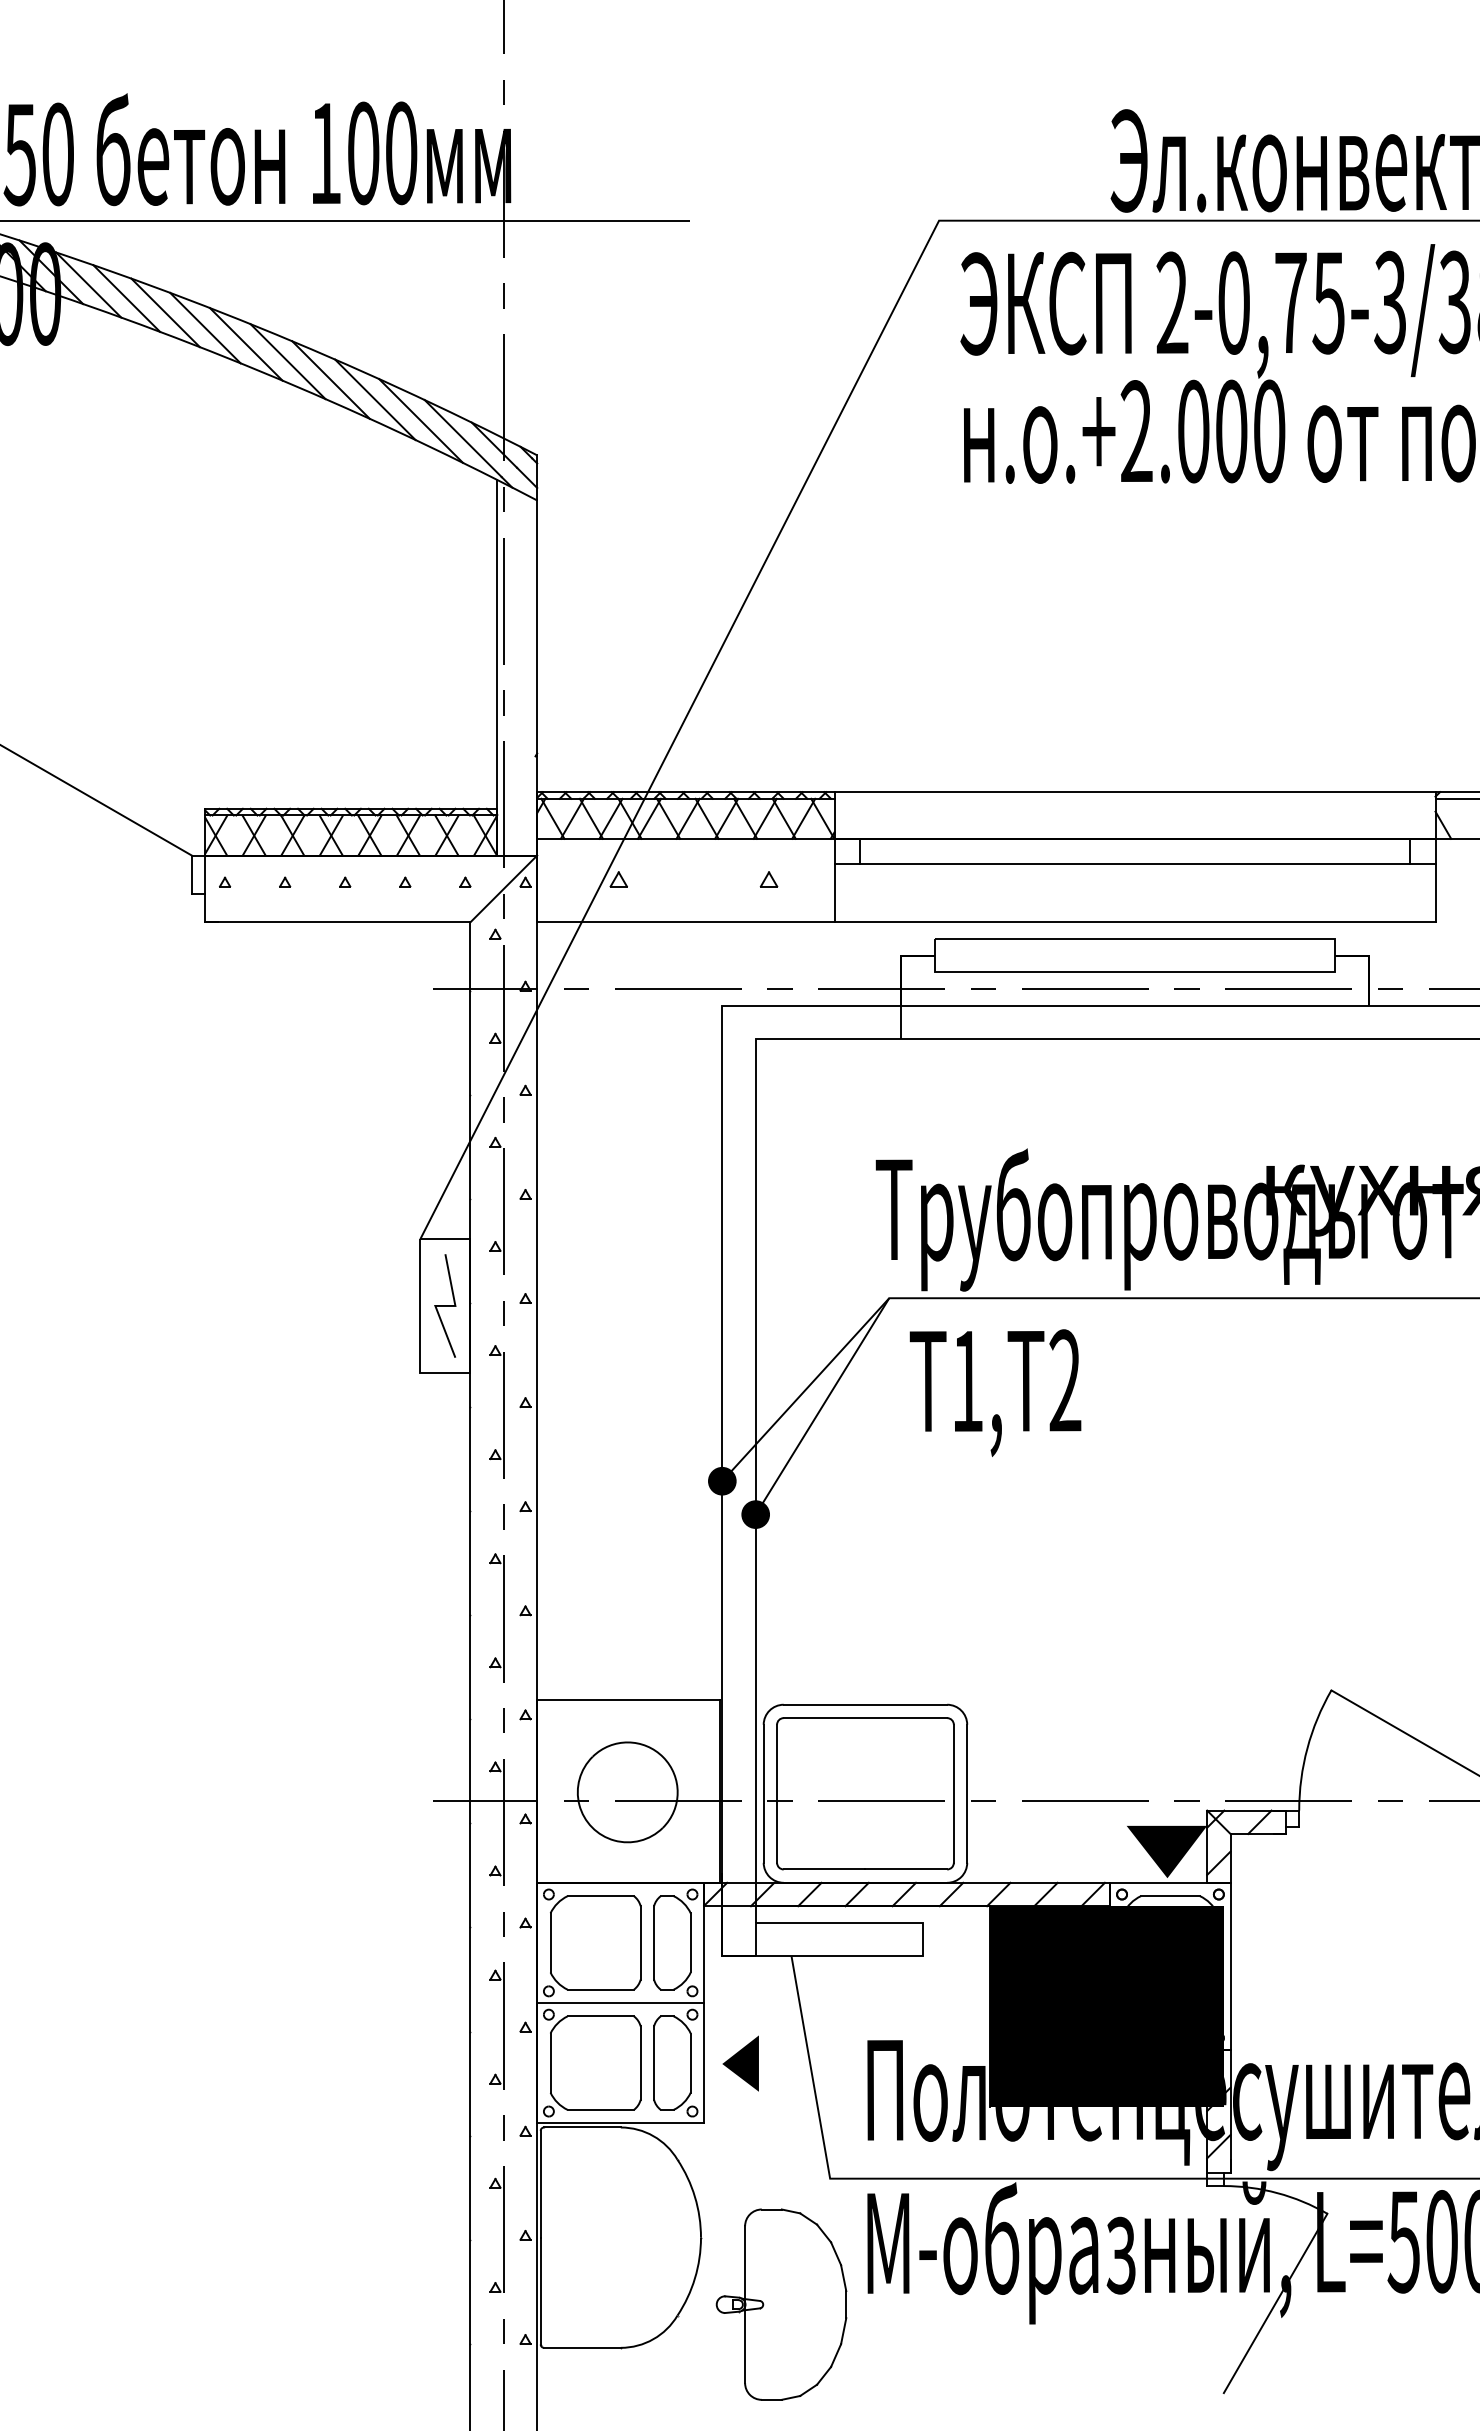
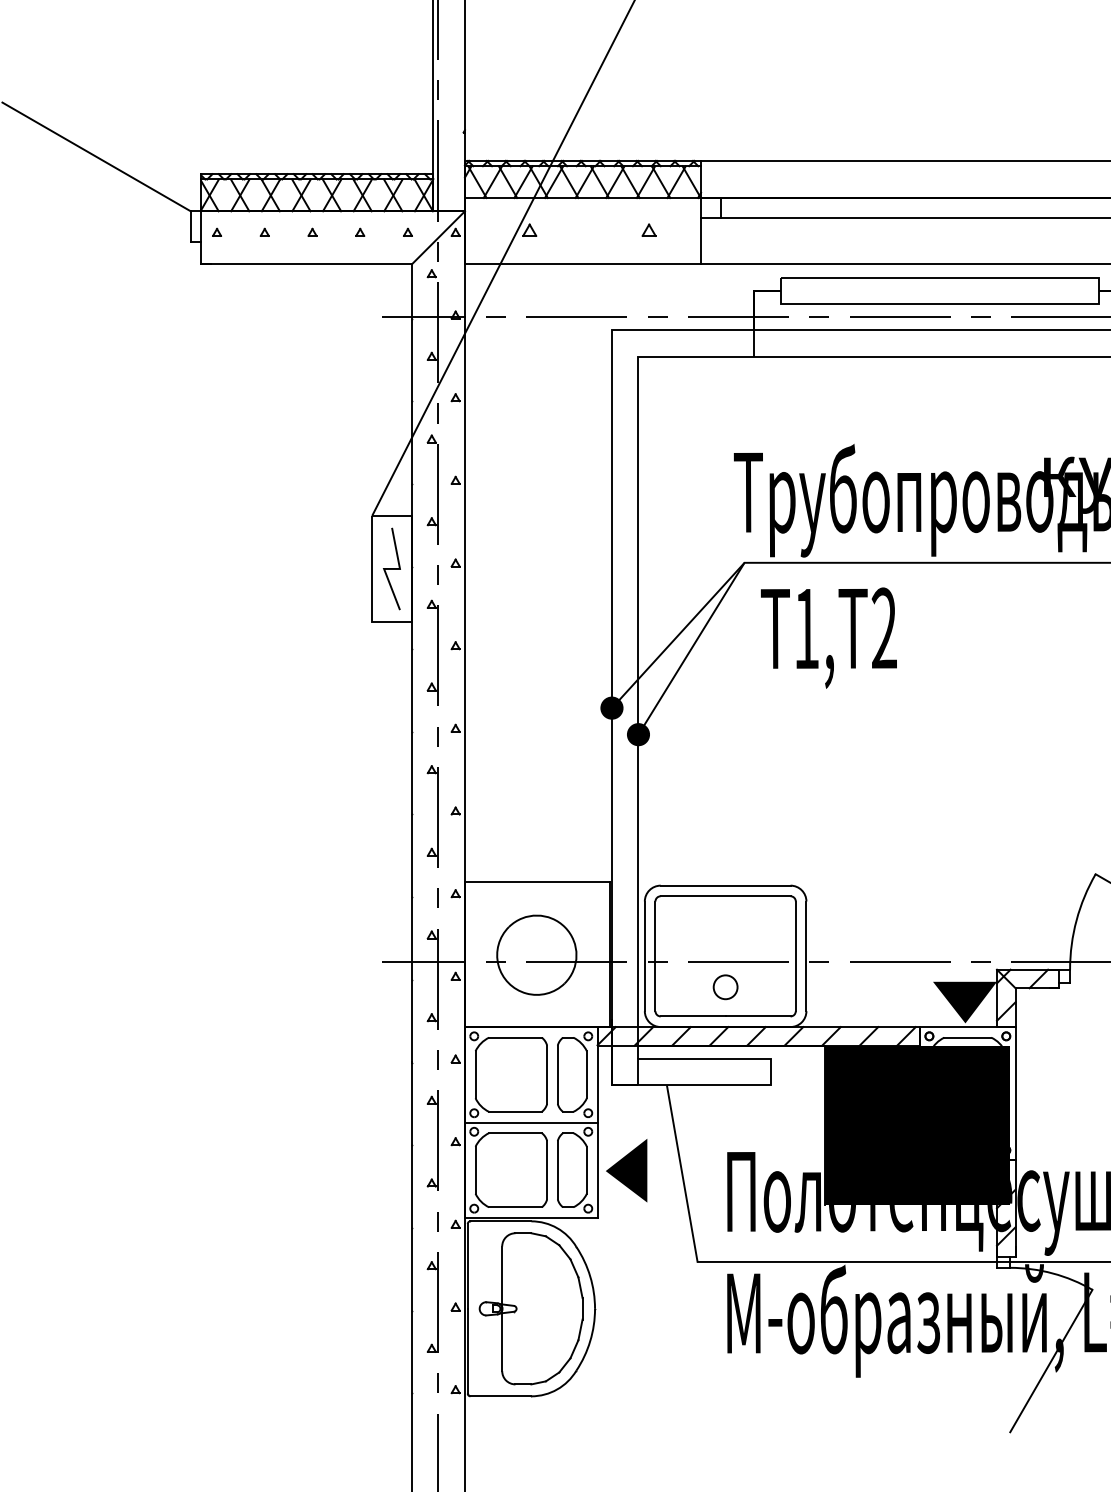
part: (865, 1832) -> (725, 987), added
part: (740, 2063) -> (626, 1170), size x1.43
part: (781, 2304) -> (531, 1308), moved

